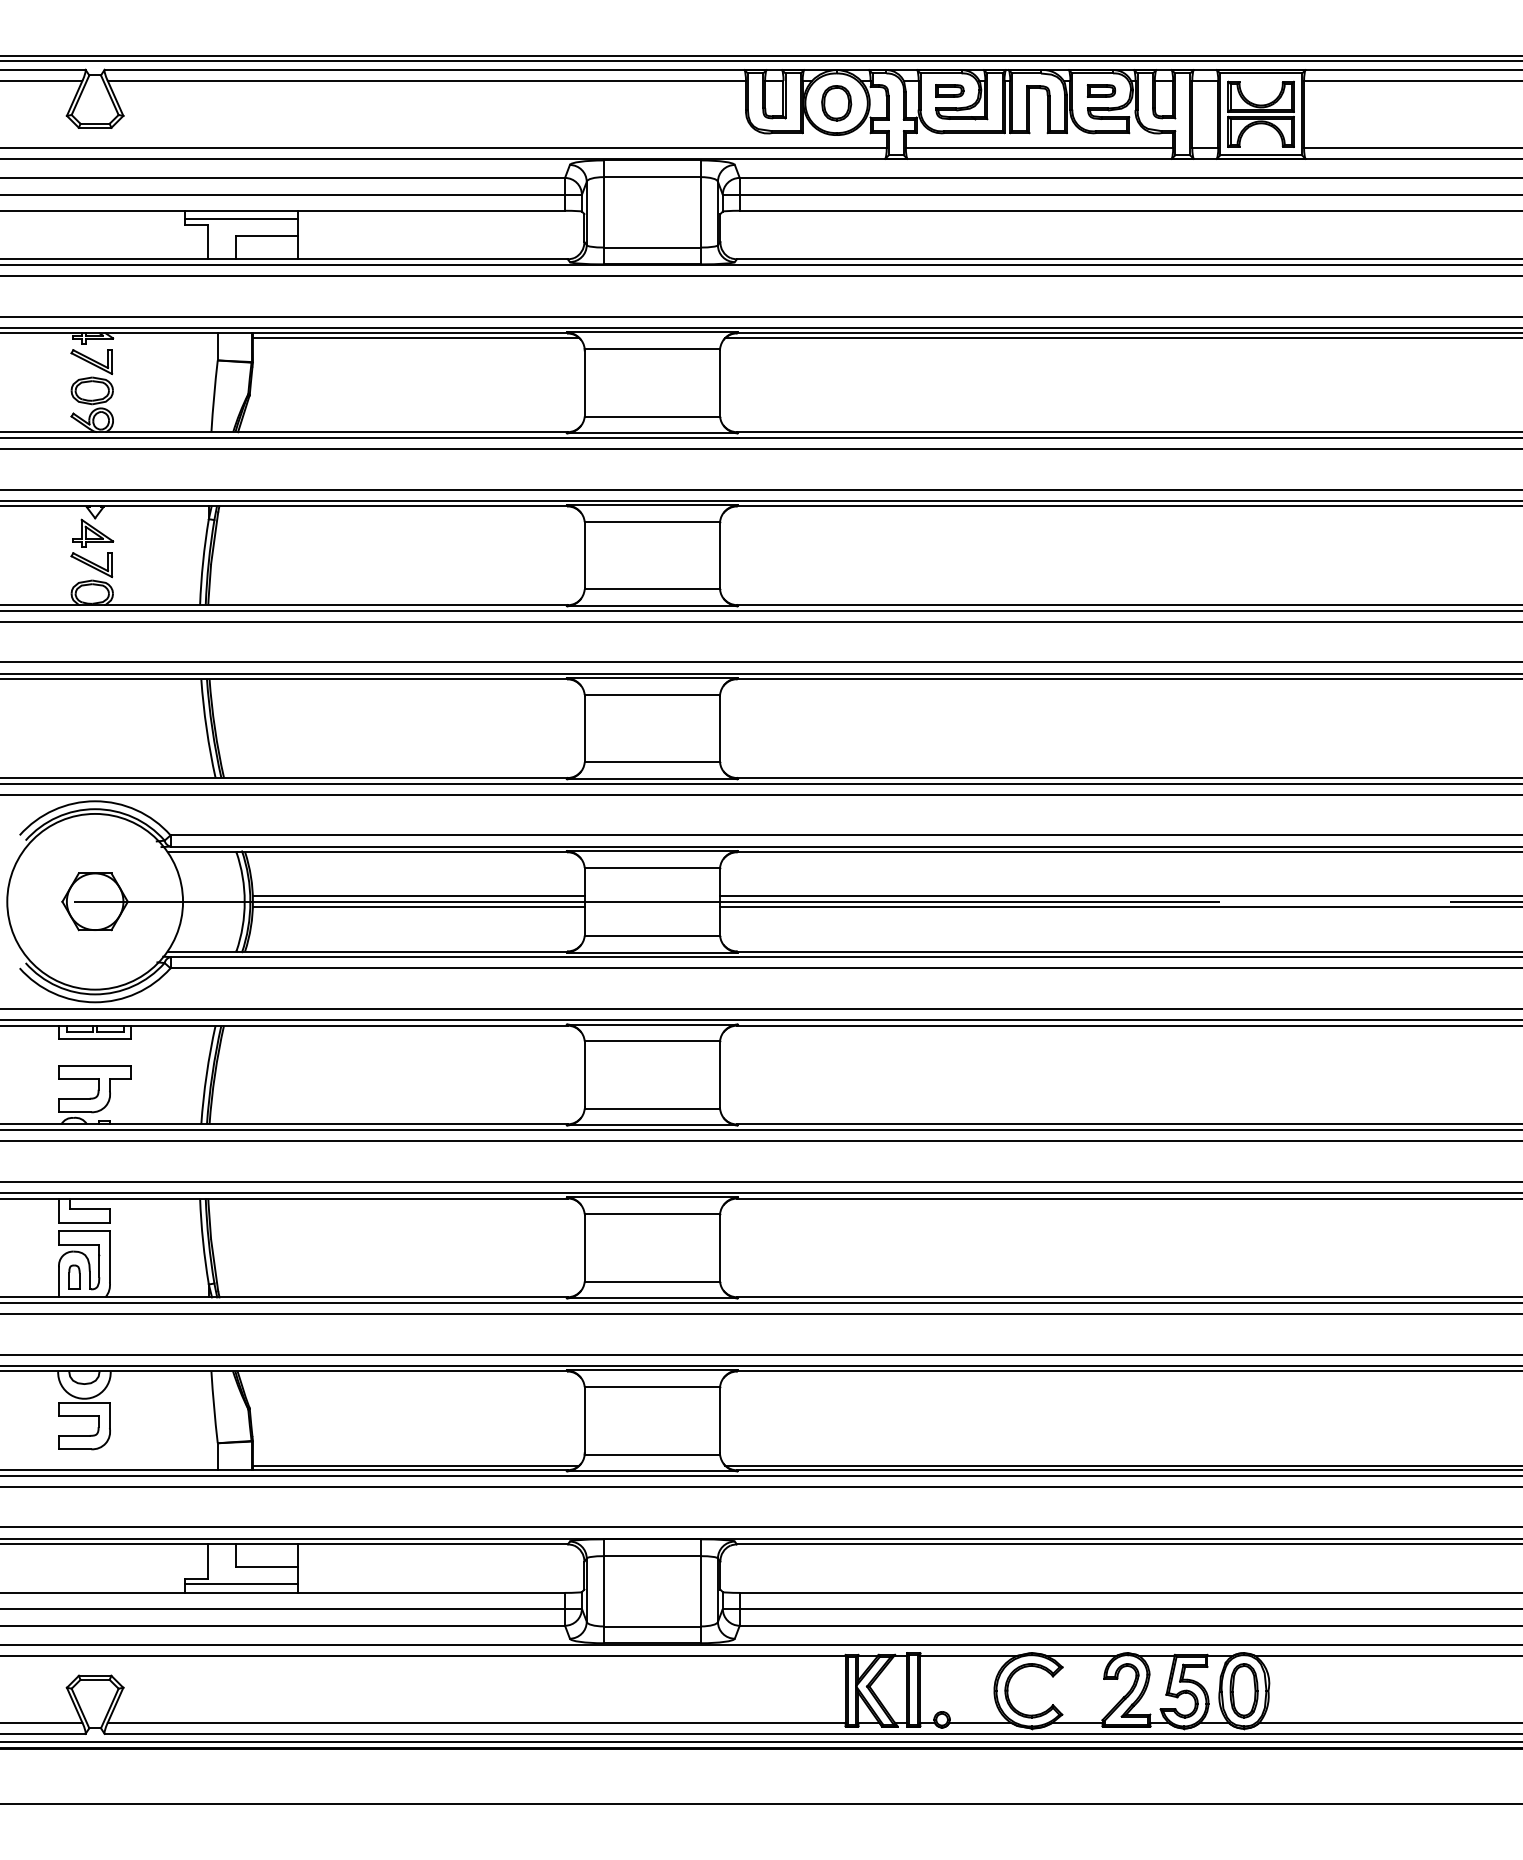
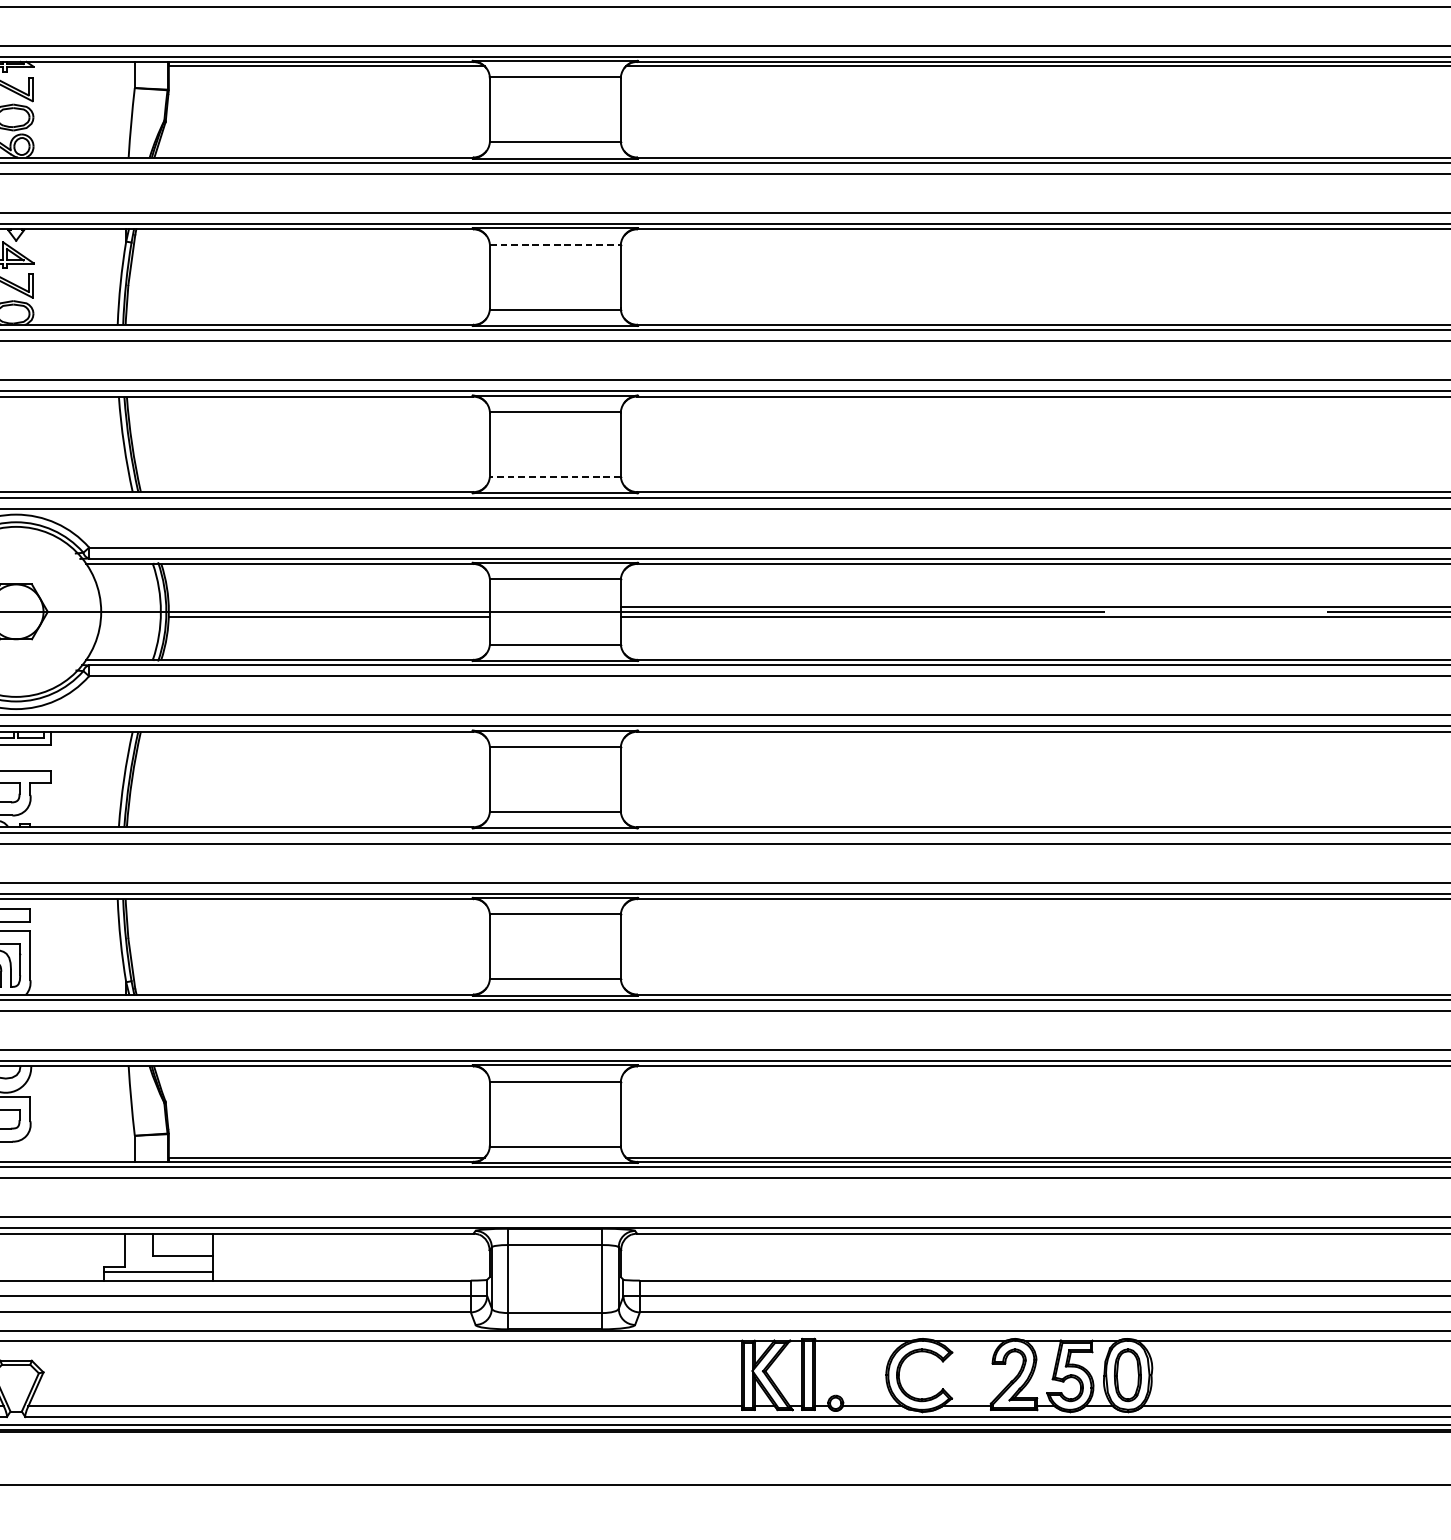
line: (652, 522) -> (555, 244), solid -> dashed
line: (652, 762) -> (555, 477), solid -> dashed
line: (418, 896) -> (329, 606), removed

